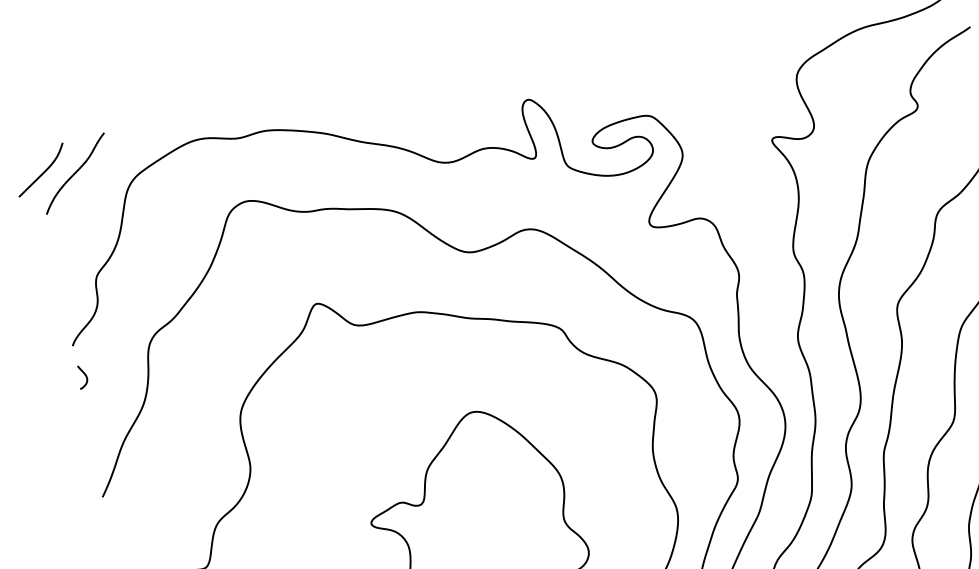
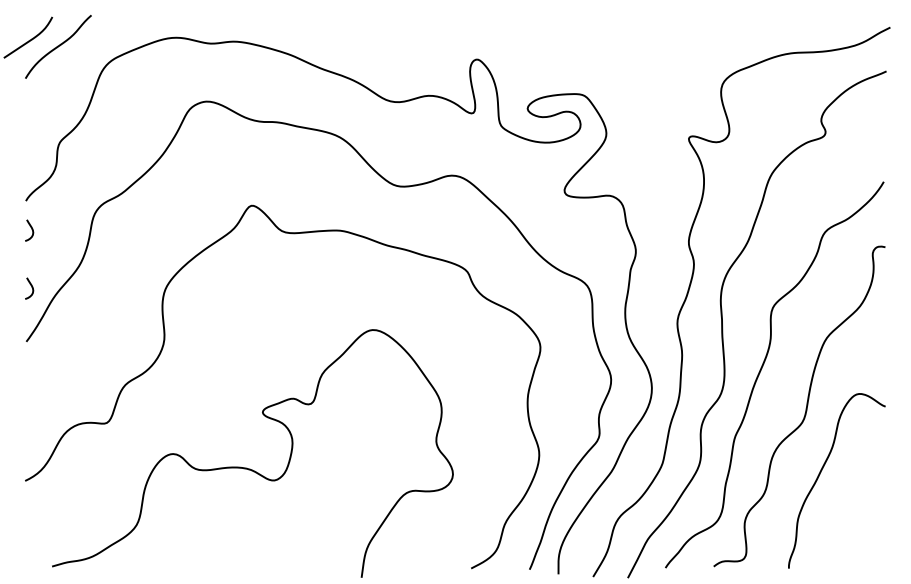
curve: (96, 437) -> (31, 287), added

